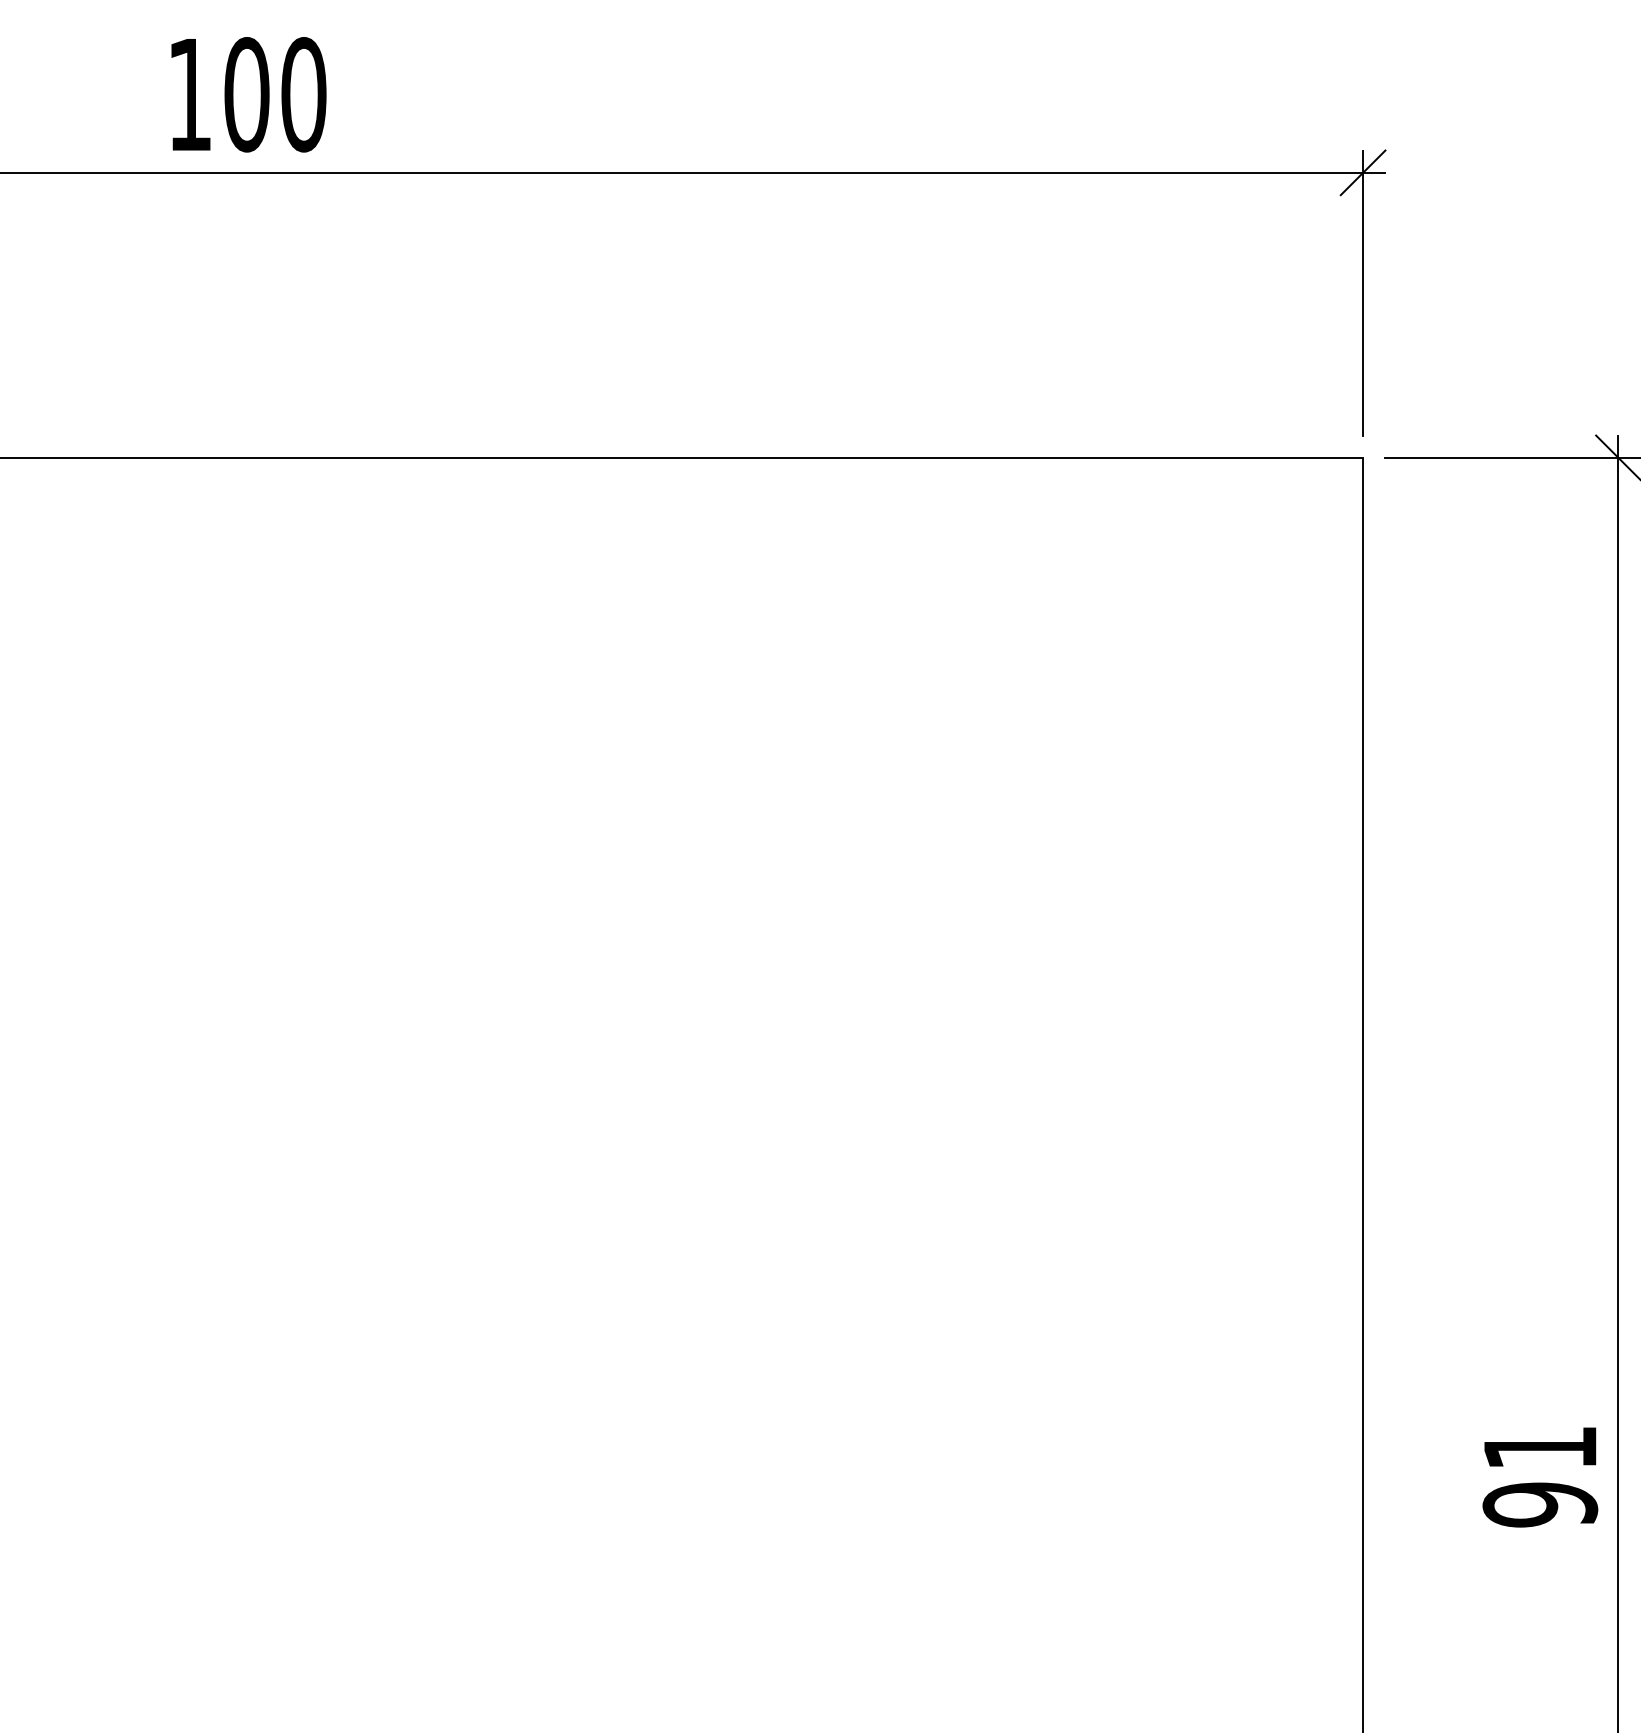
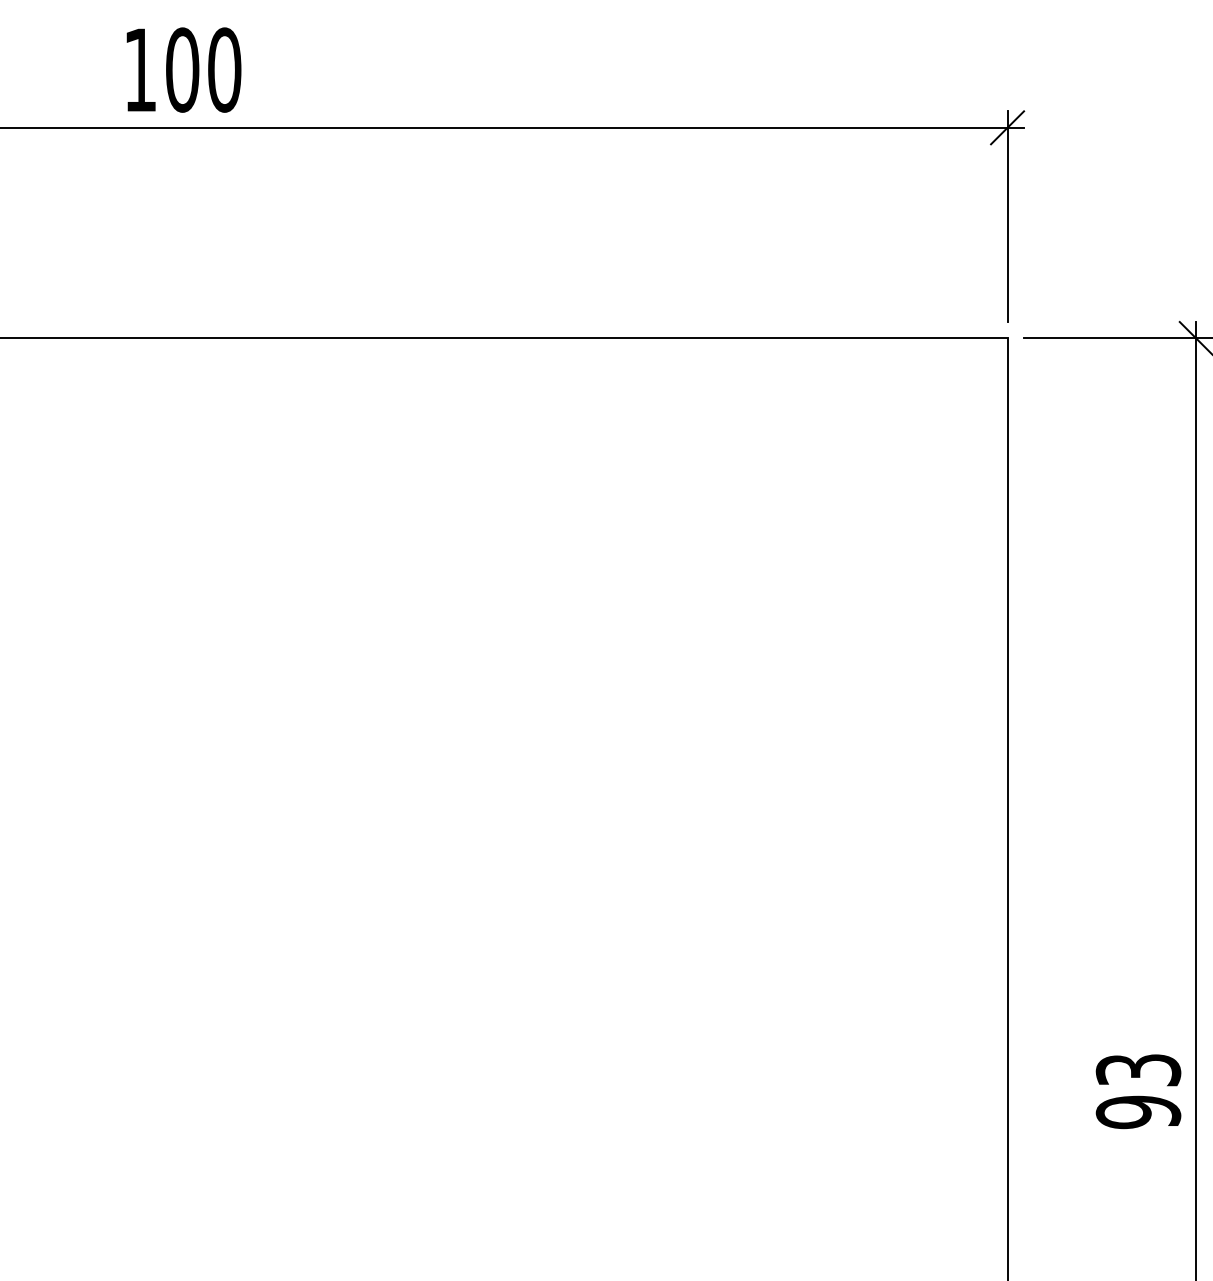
text: (1540, 1448) -> (1138, 1070), 91 -> 93

